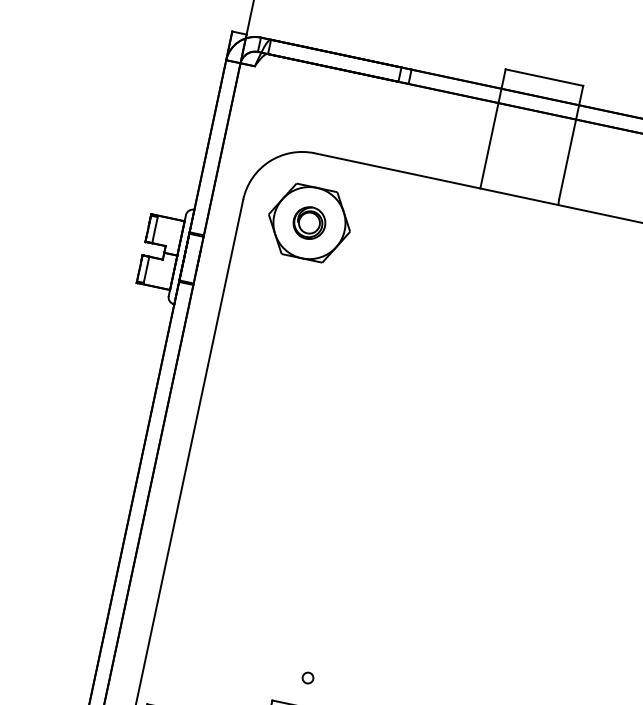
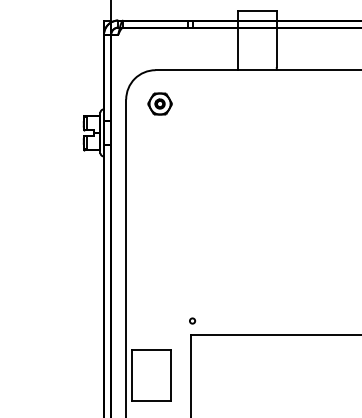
part: (308, 221) -> (159, 103), size x0.6
circle: (308, 676) -> (192, 320), moved

